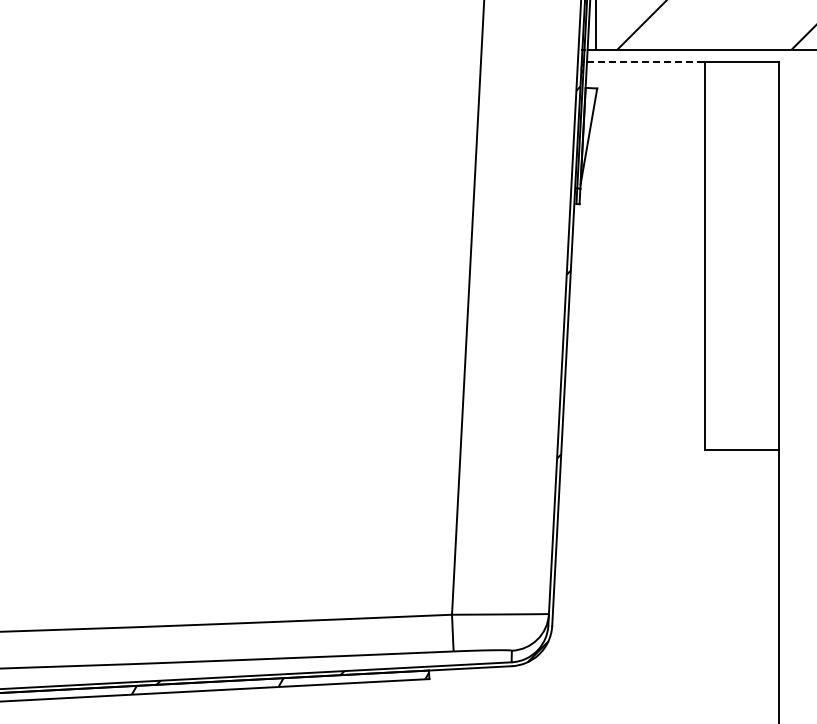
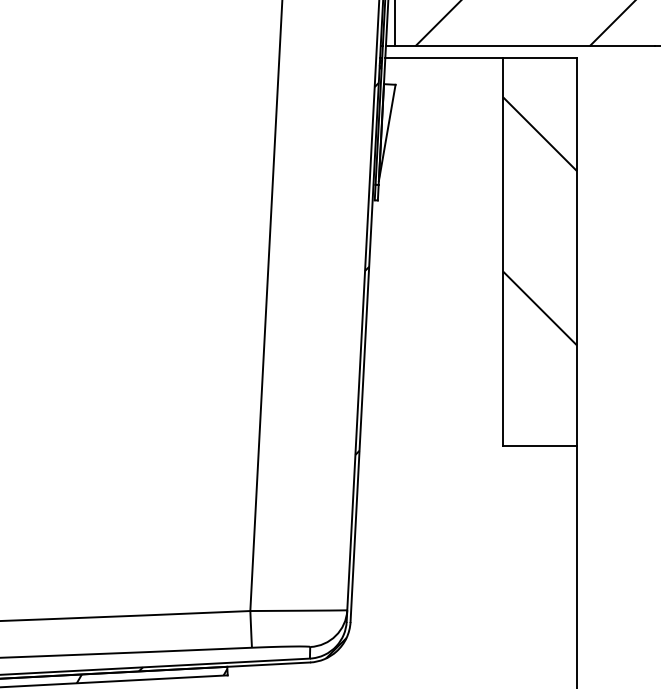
line: (645, 61) -> (443, 57), dashed -> solid
hatch: (741, 275) -> (539, 271), added

